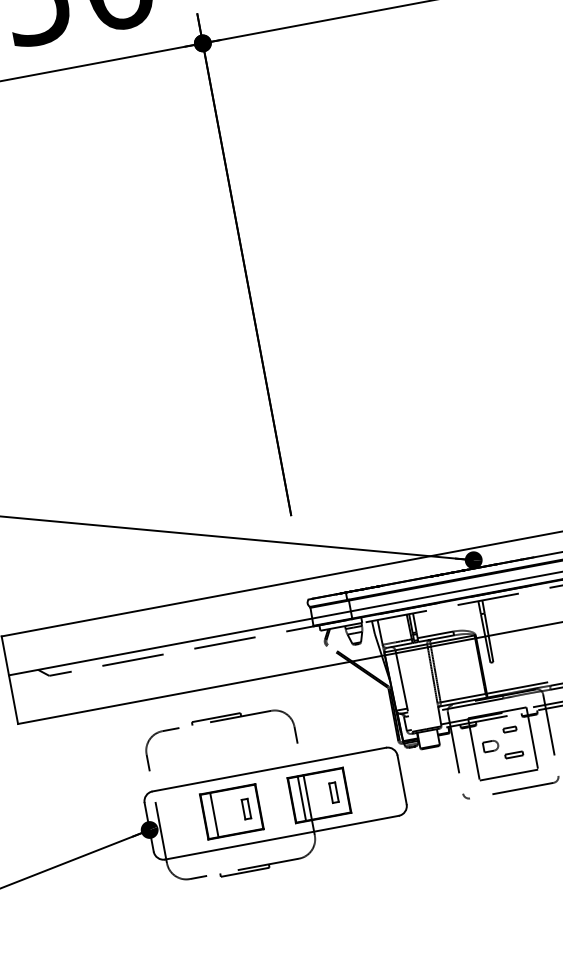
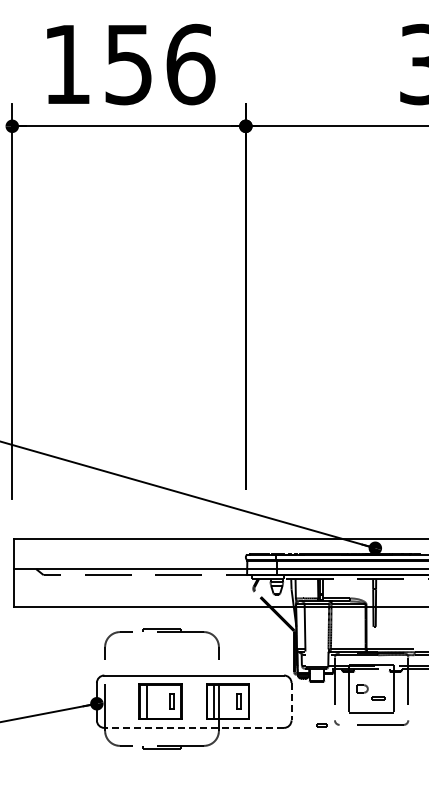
part: (509, 729) -> (321, 725), moved
line: (402, 779) -> (291, 701), solid -> dashed
line: (282, 837) -> (194, 727), solid -> dashed

